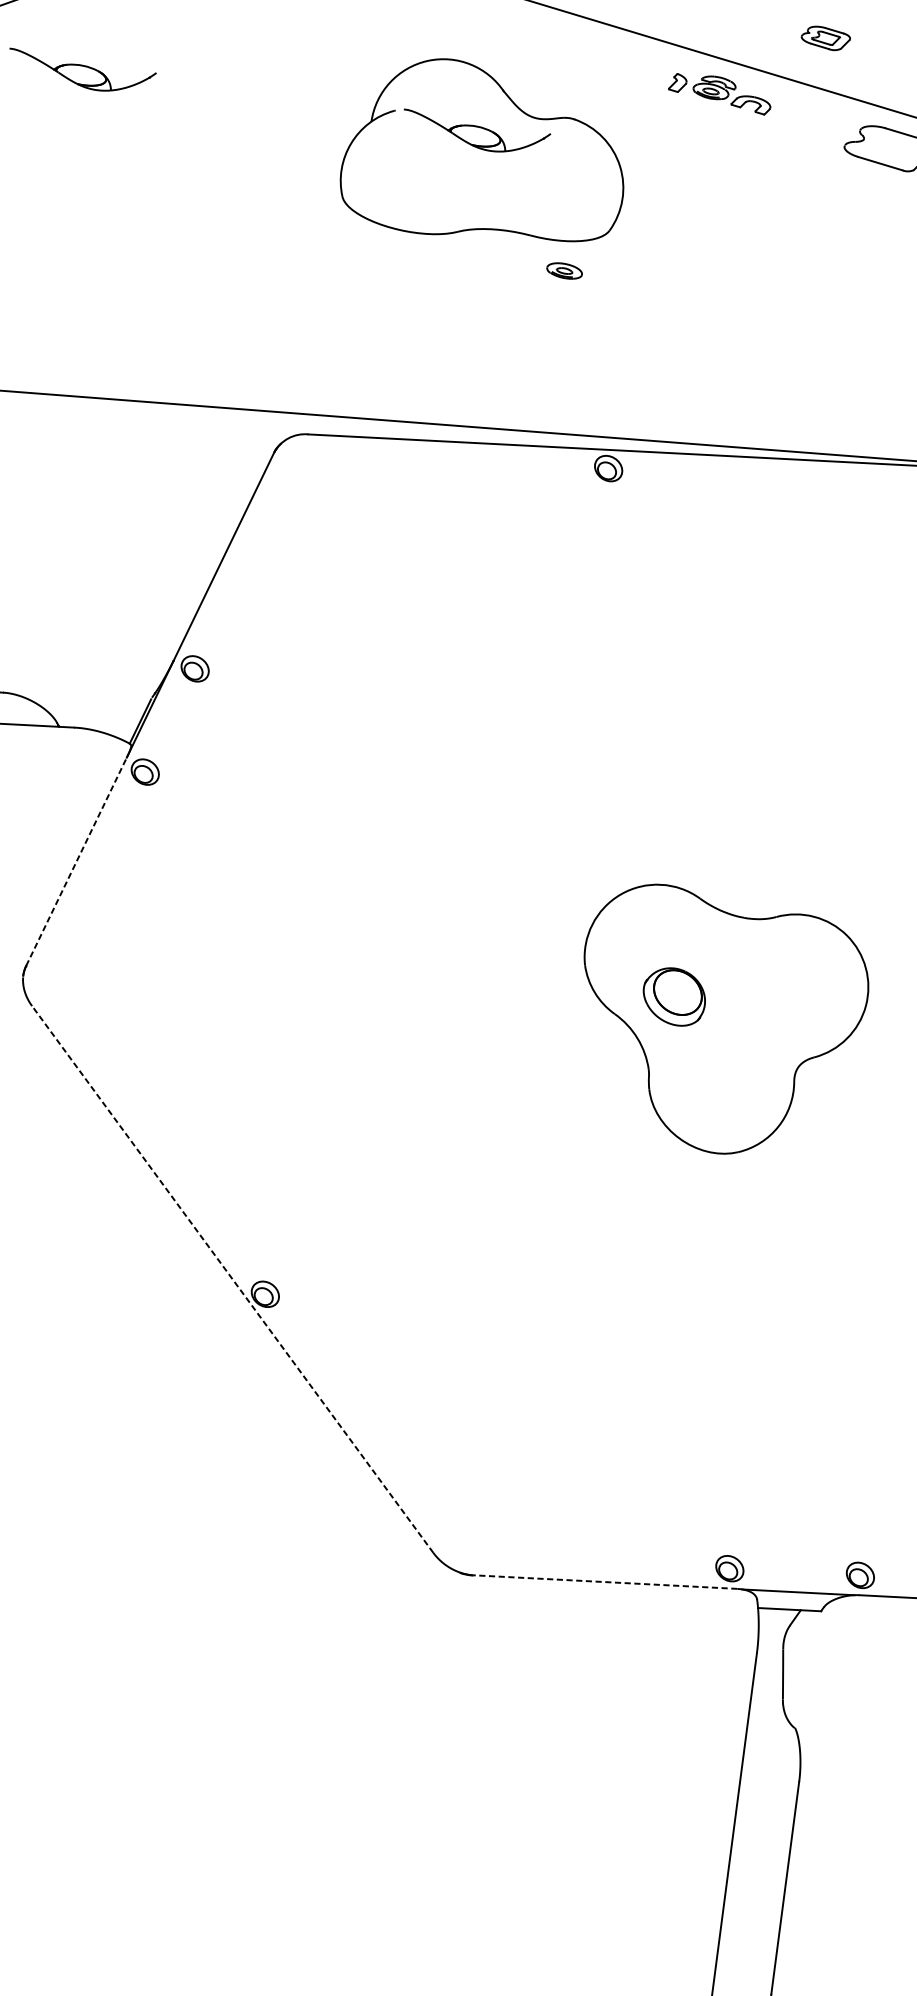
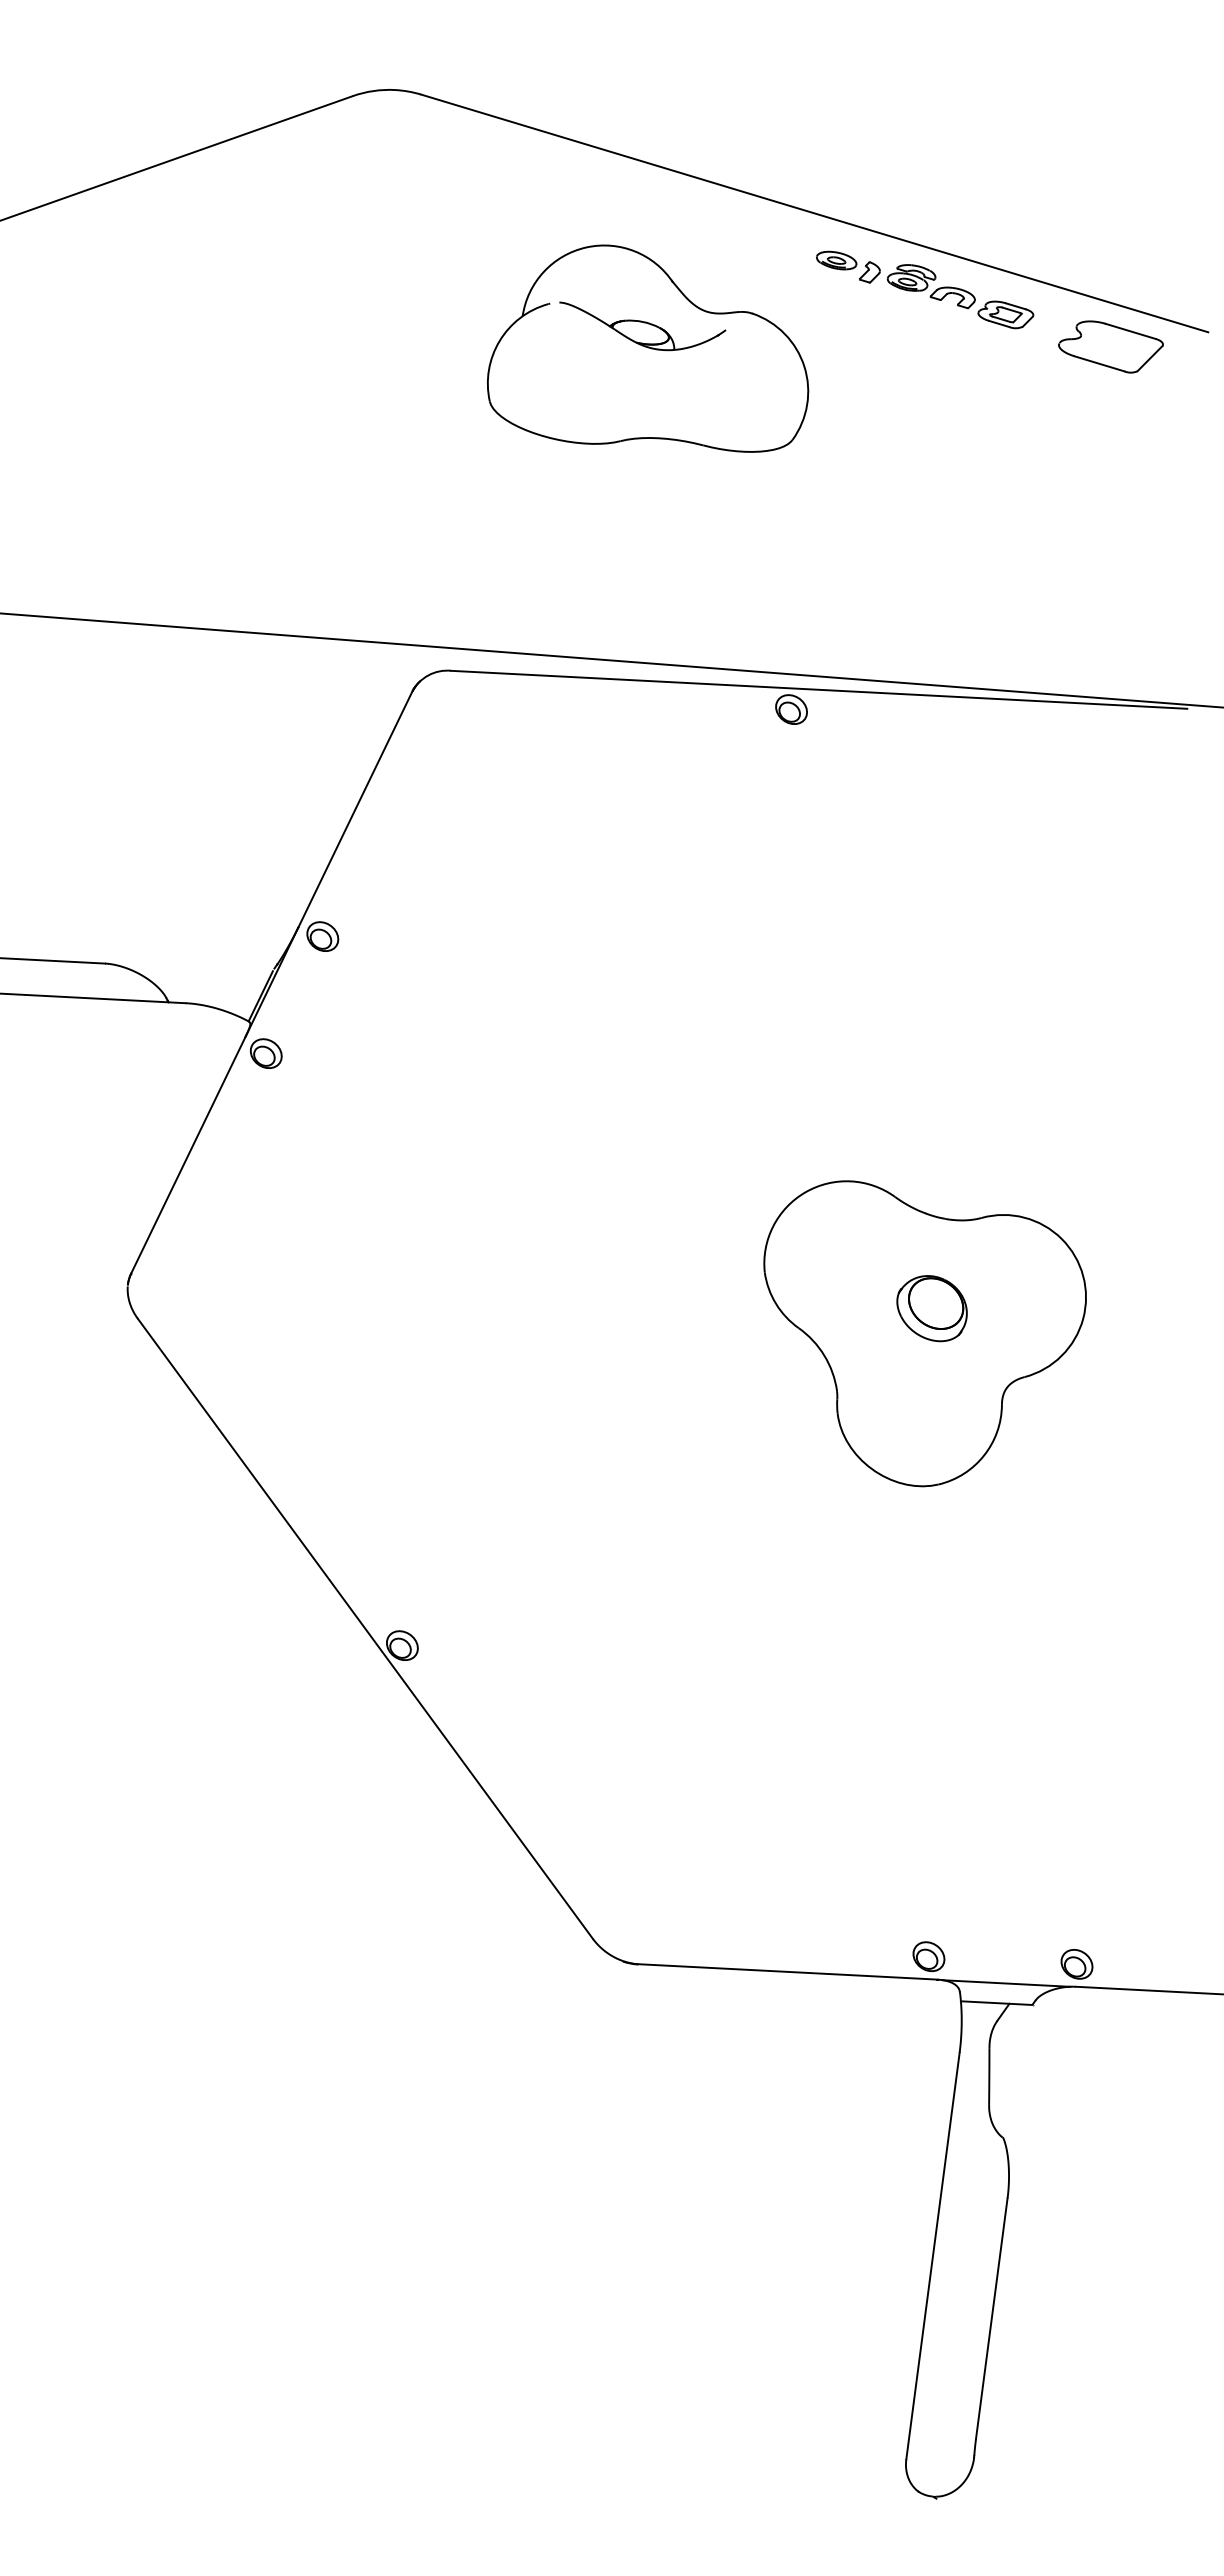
part: (825, 38) -> (1005, 314), moved
part: (82, 69) -> (195, 257), removed
part: (564, 270) -> (836, 260), moved
line: (76, 861) -> (188, 1154), dashed -> solid
part: (673, 996) -> (931, 1308), moved
line: (232, 1279) -> (365, 1628), dashed -> solid
line: (605, 1581) -> (788, 1971), dashed -> solid

